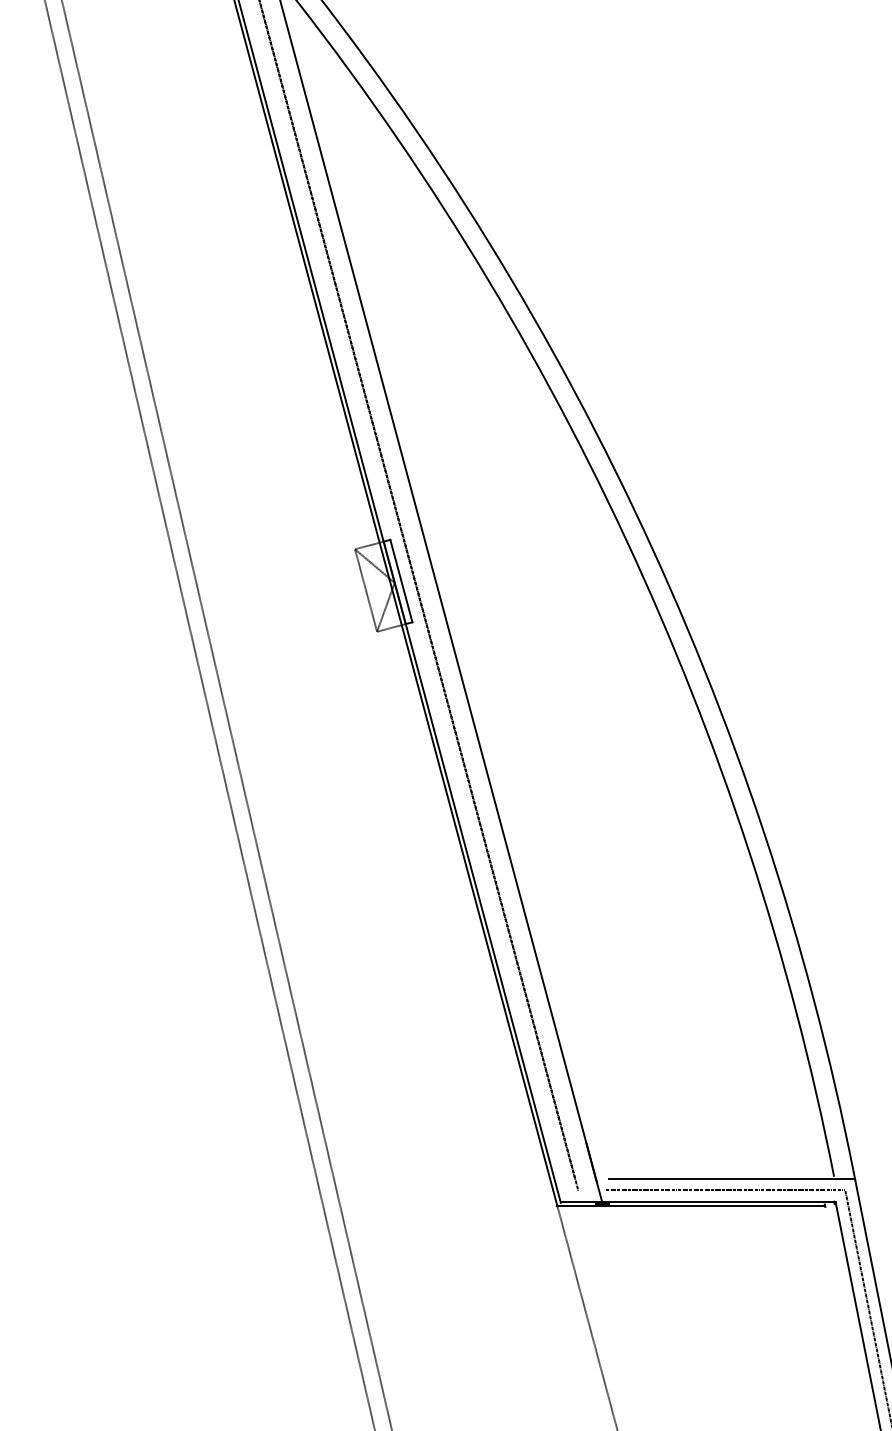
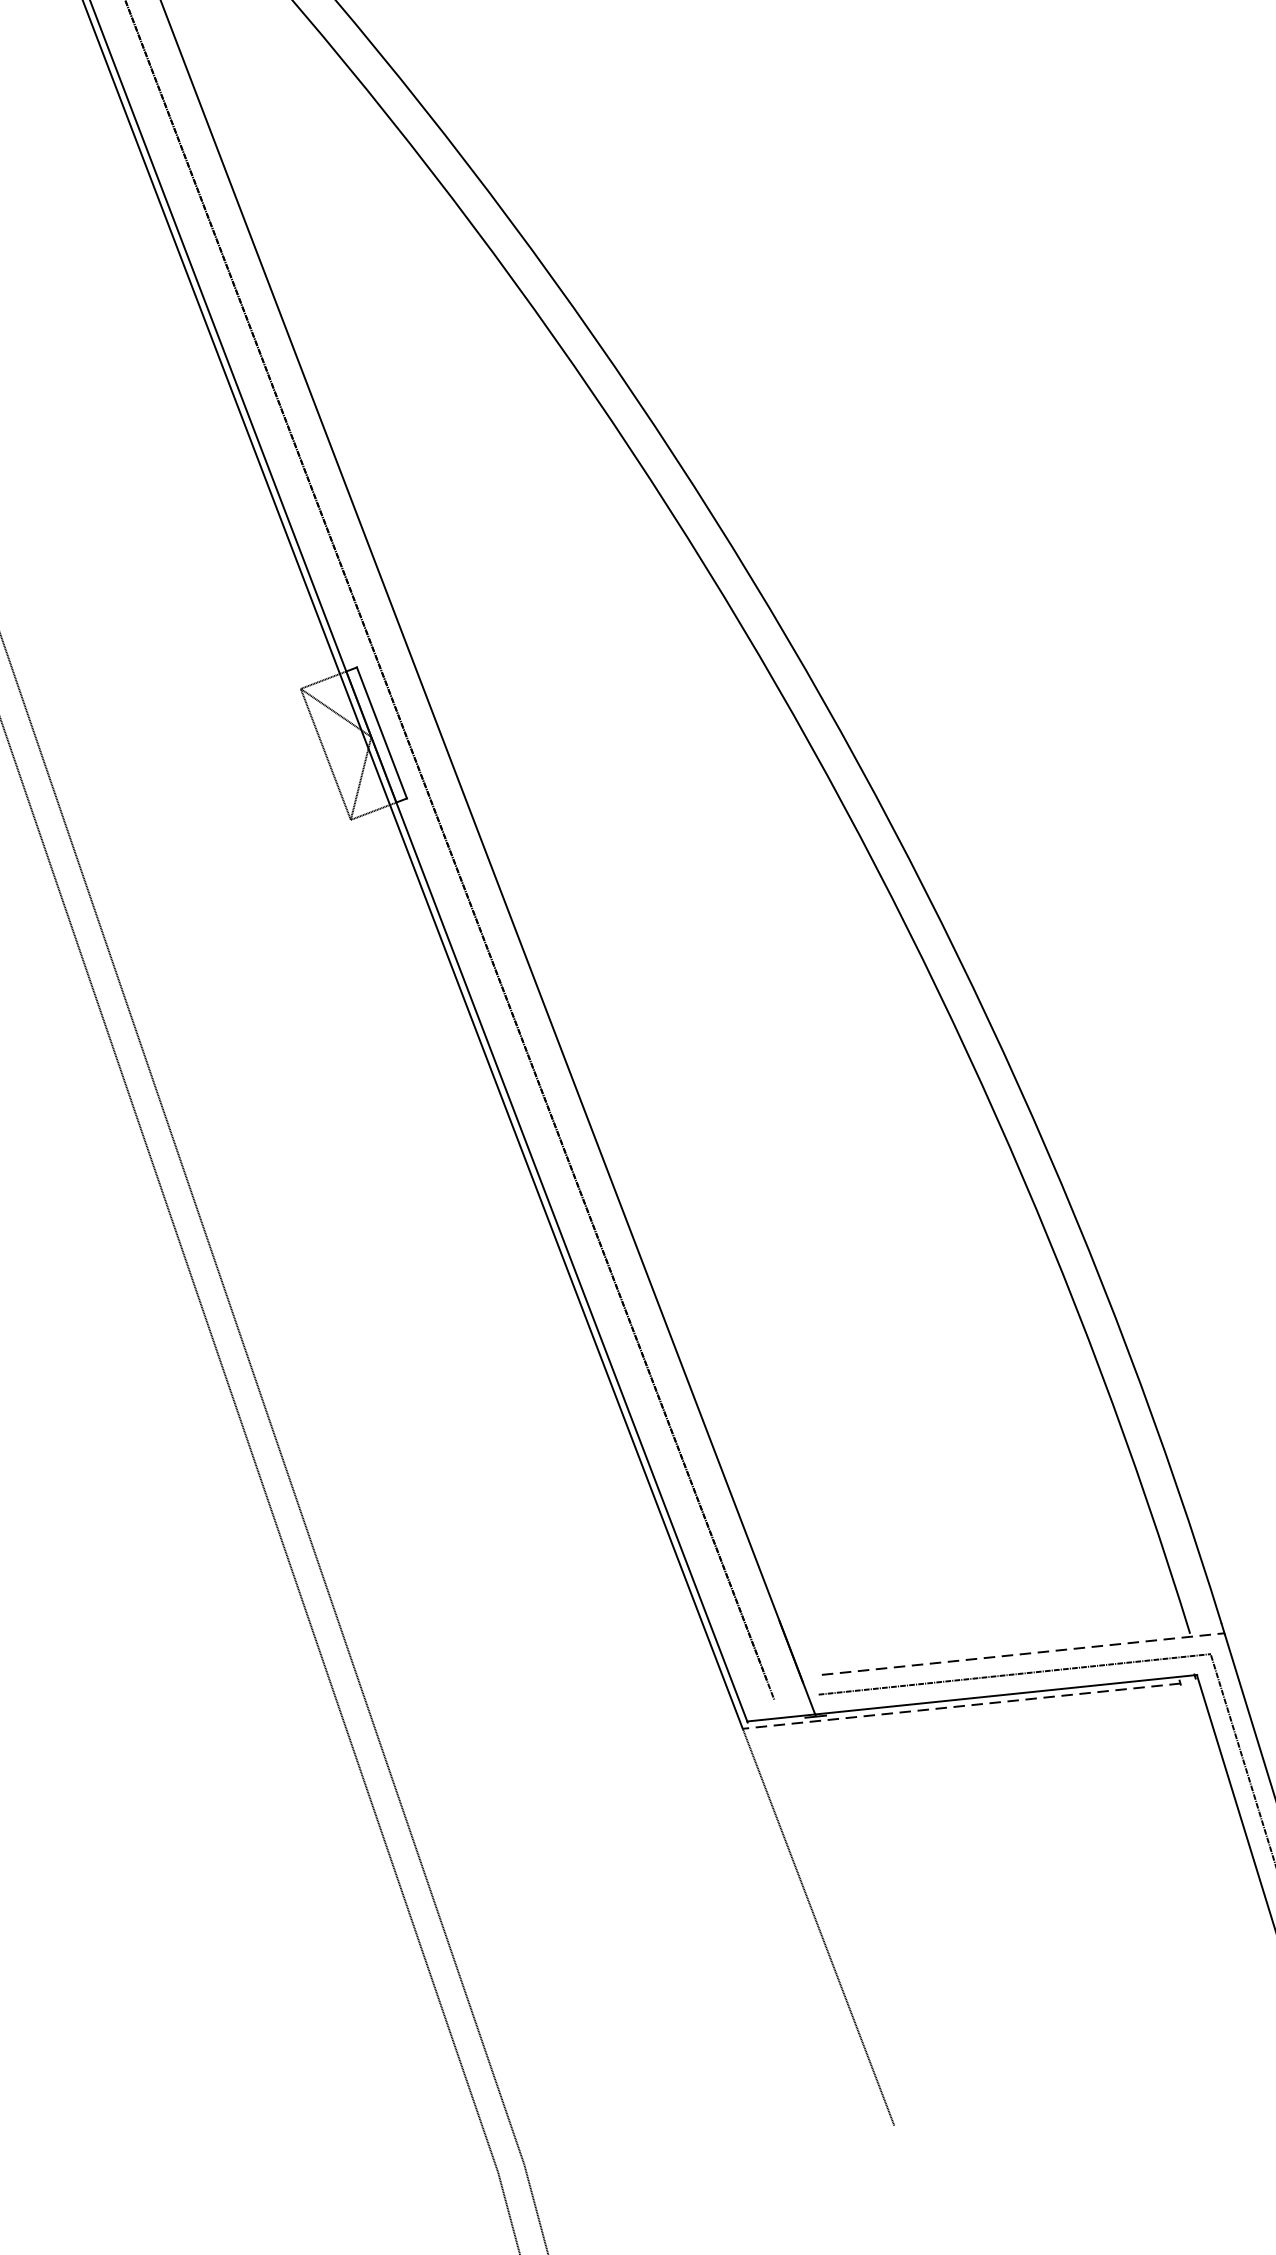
line: (732, 1178) -> (1024, 1653), solid -> dashed
line: (691, 1206) -> (961, 1706), solid -> dashed

